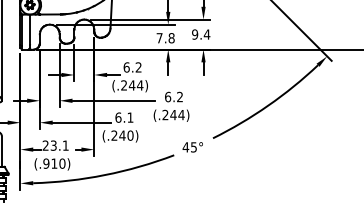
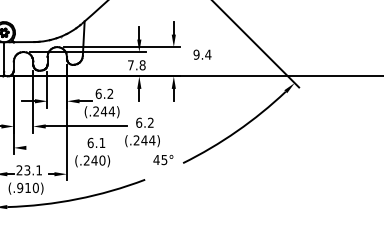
text: (201, 34) -> (202, 54), moved
line: (81, 122) -> (54, 147), removed
text: (192, 147) -> (163, 160), moved

